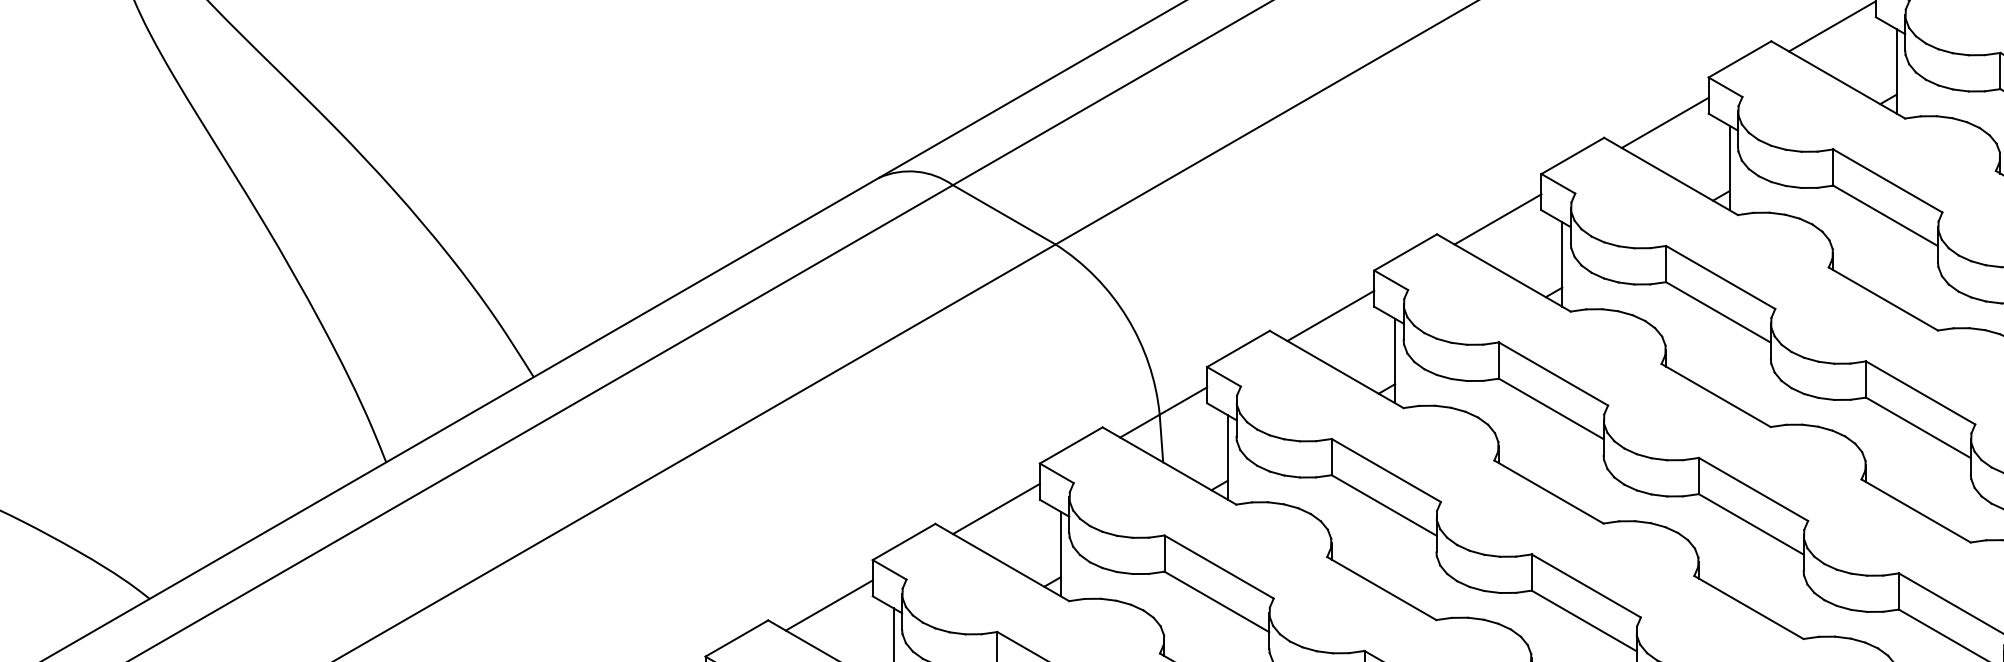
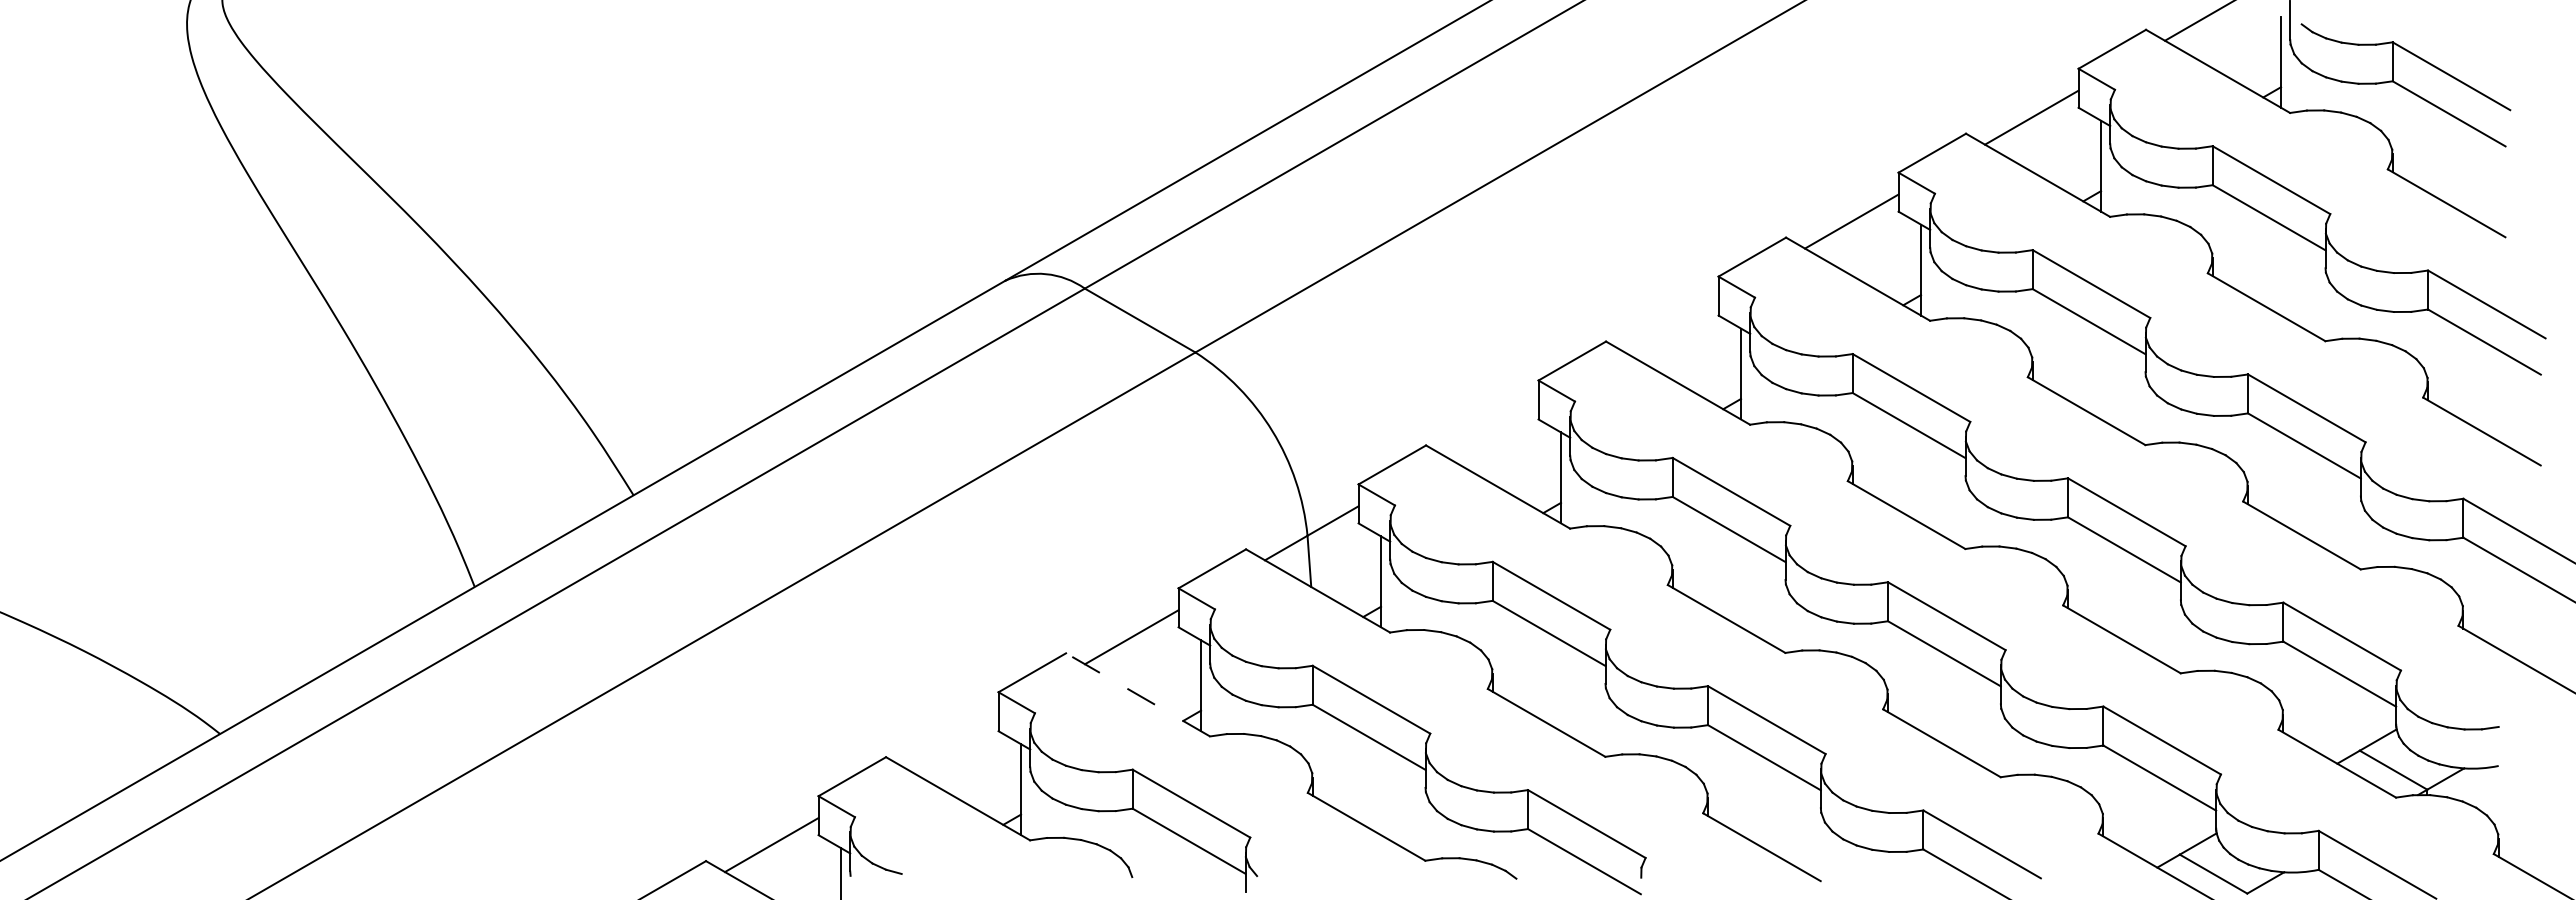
line: (1497, 219) -> (1671, 325), removed
line: (1330, 316) -> (1491, 429), removed
line: (1001, 562) -> (1137, 694), solid -> dashed
line: (829, 605) -> (951, 741), removed

